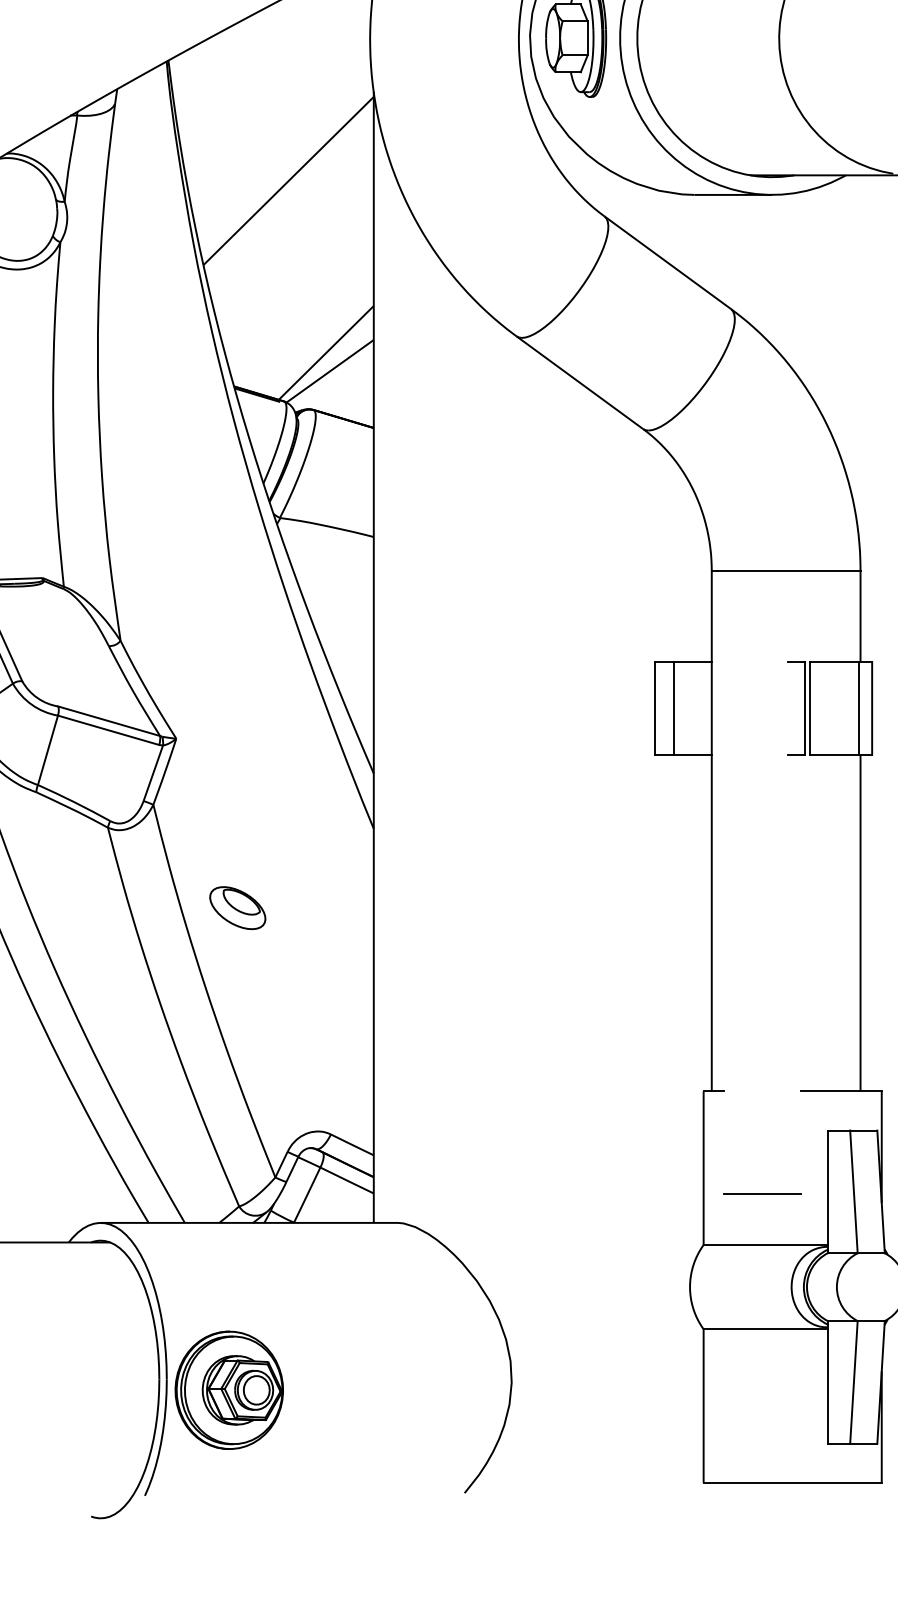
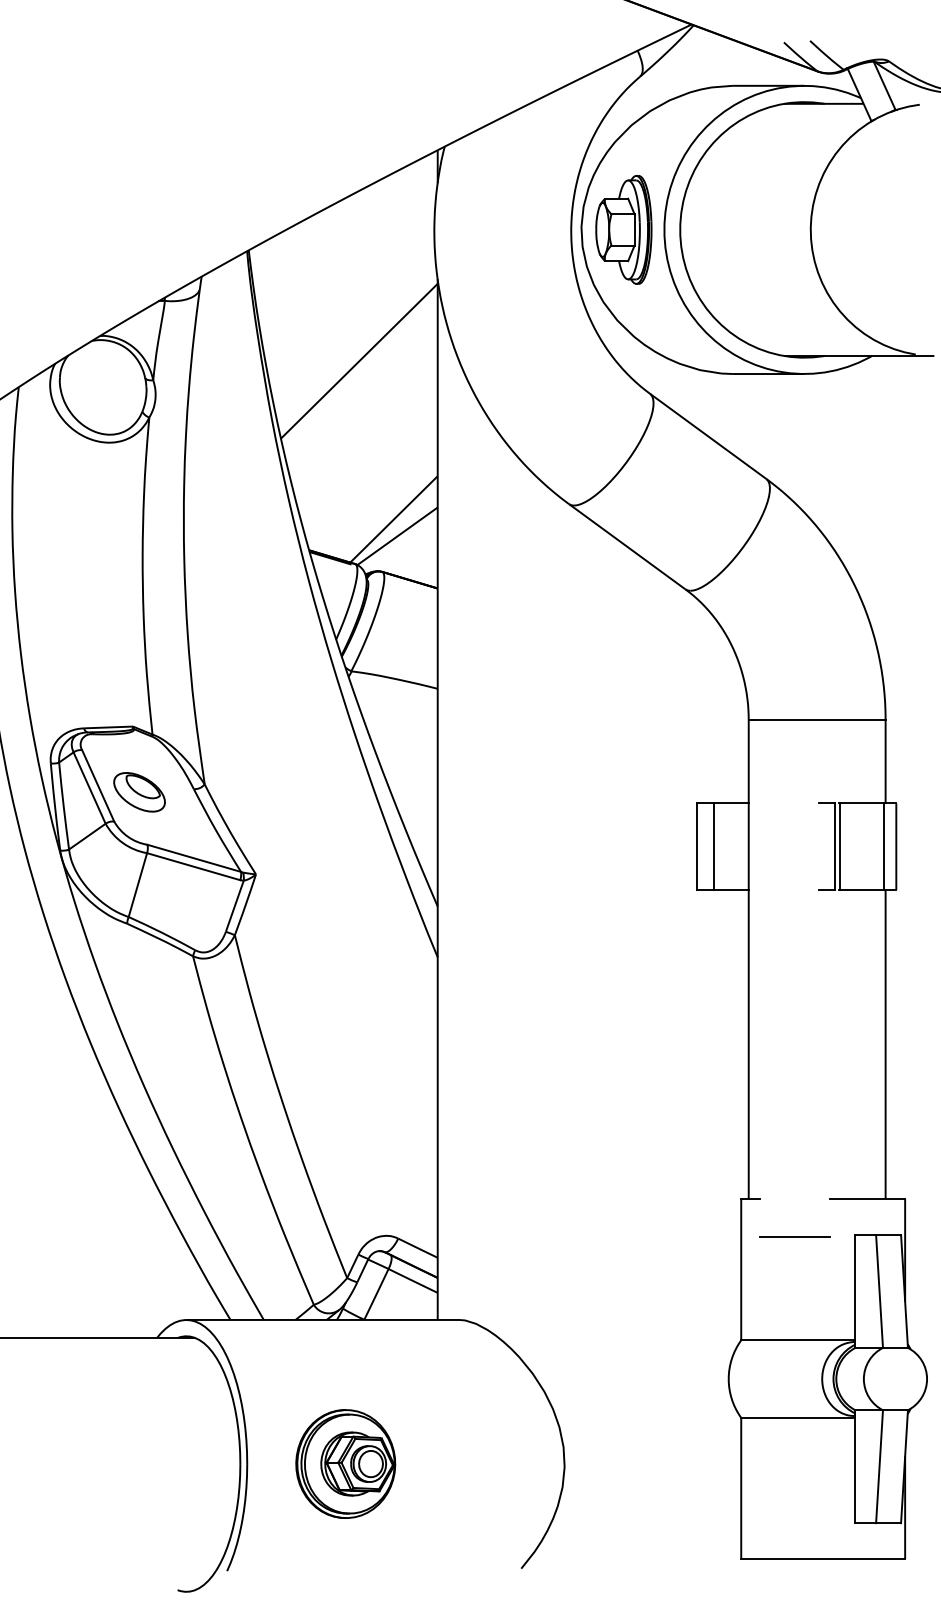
part: (237, 908) -> (139, 792), moved
line: (761, 1193) -> (794, 1236), moved
part: (229, 1389) -> (345, 1463), moved

